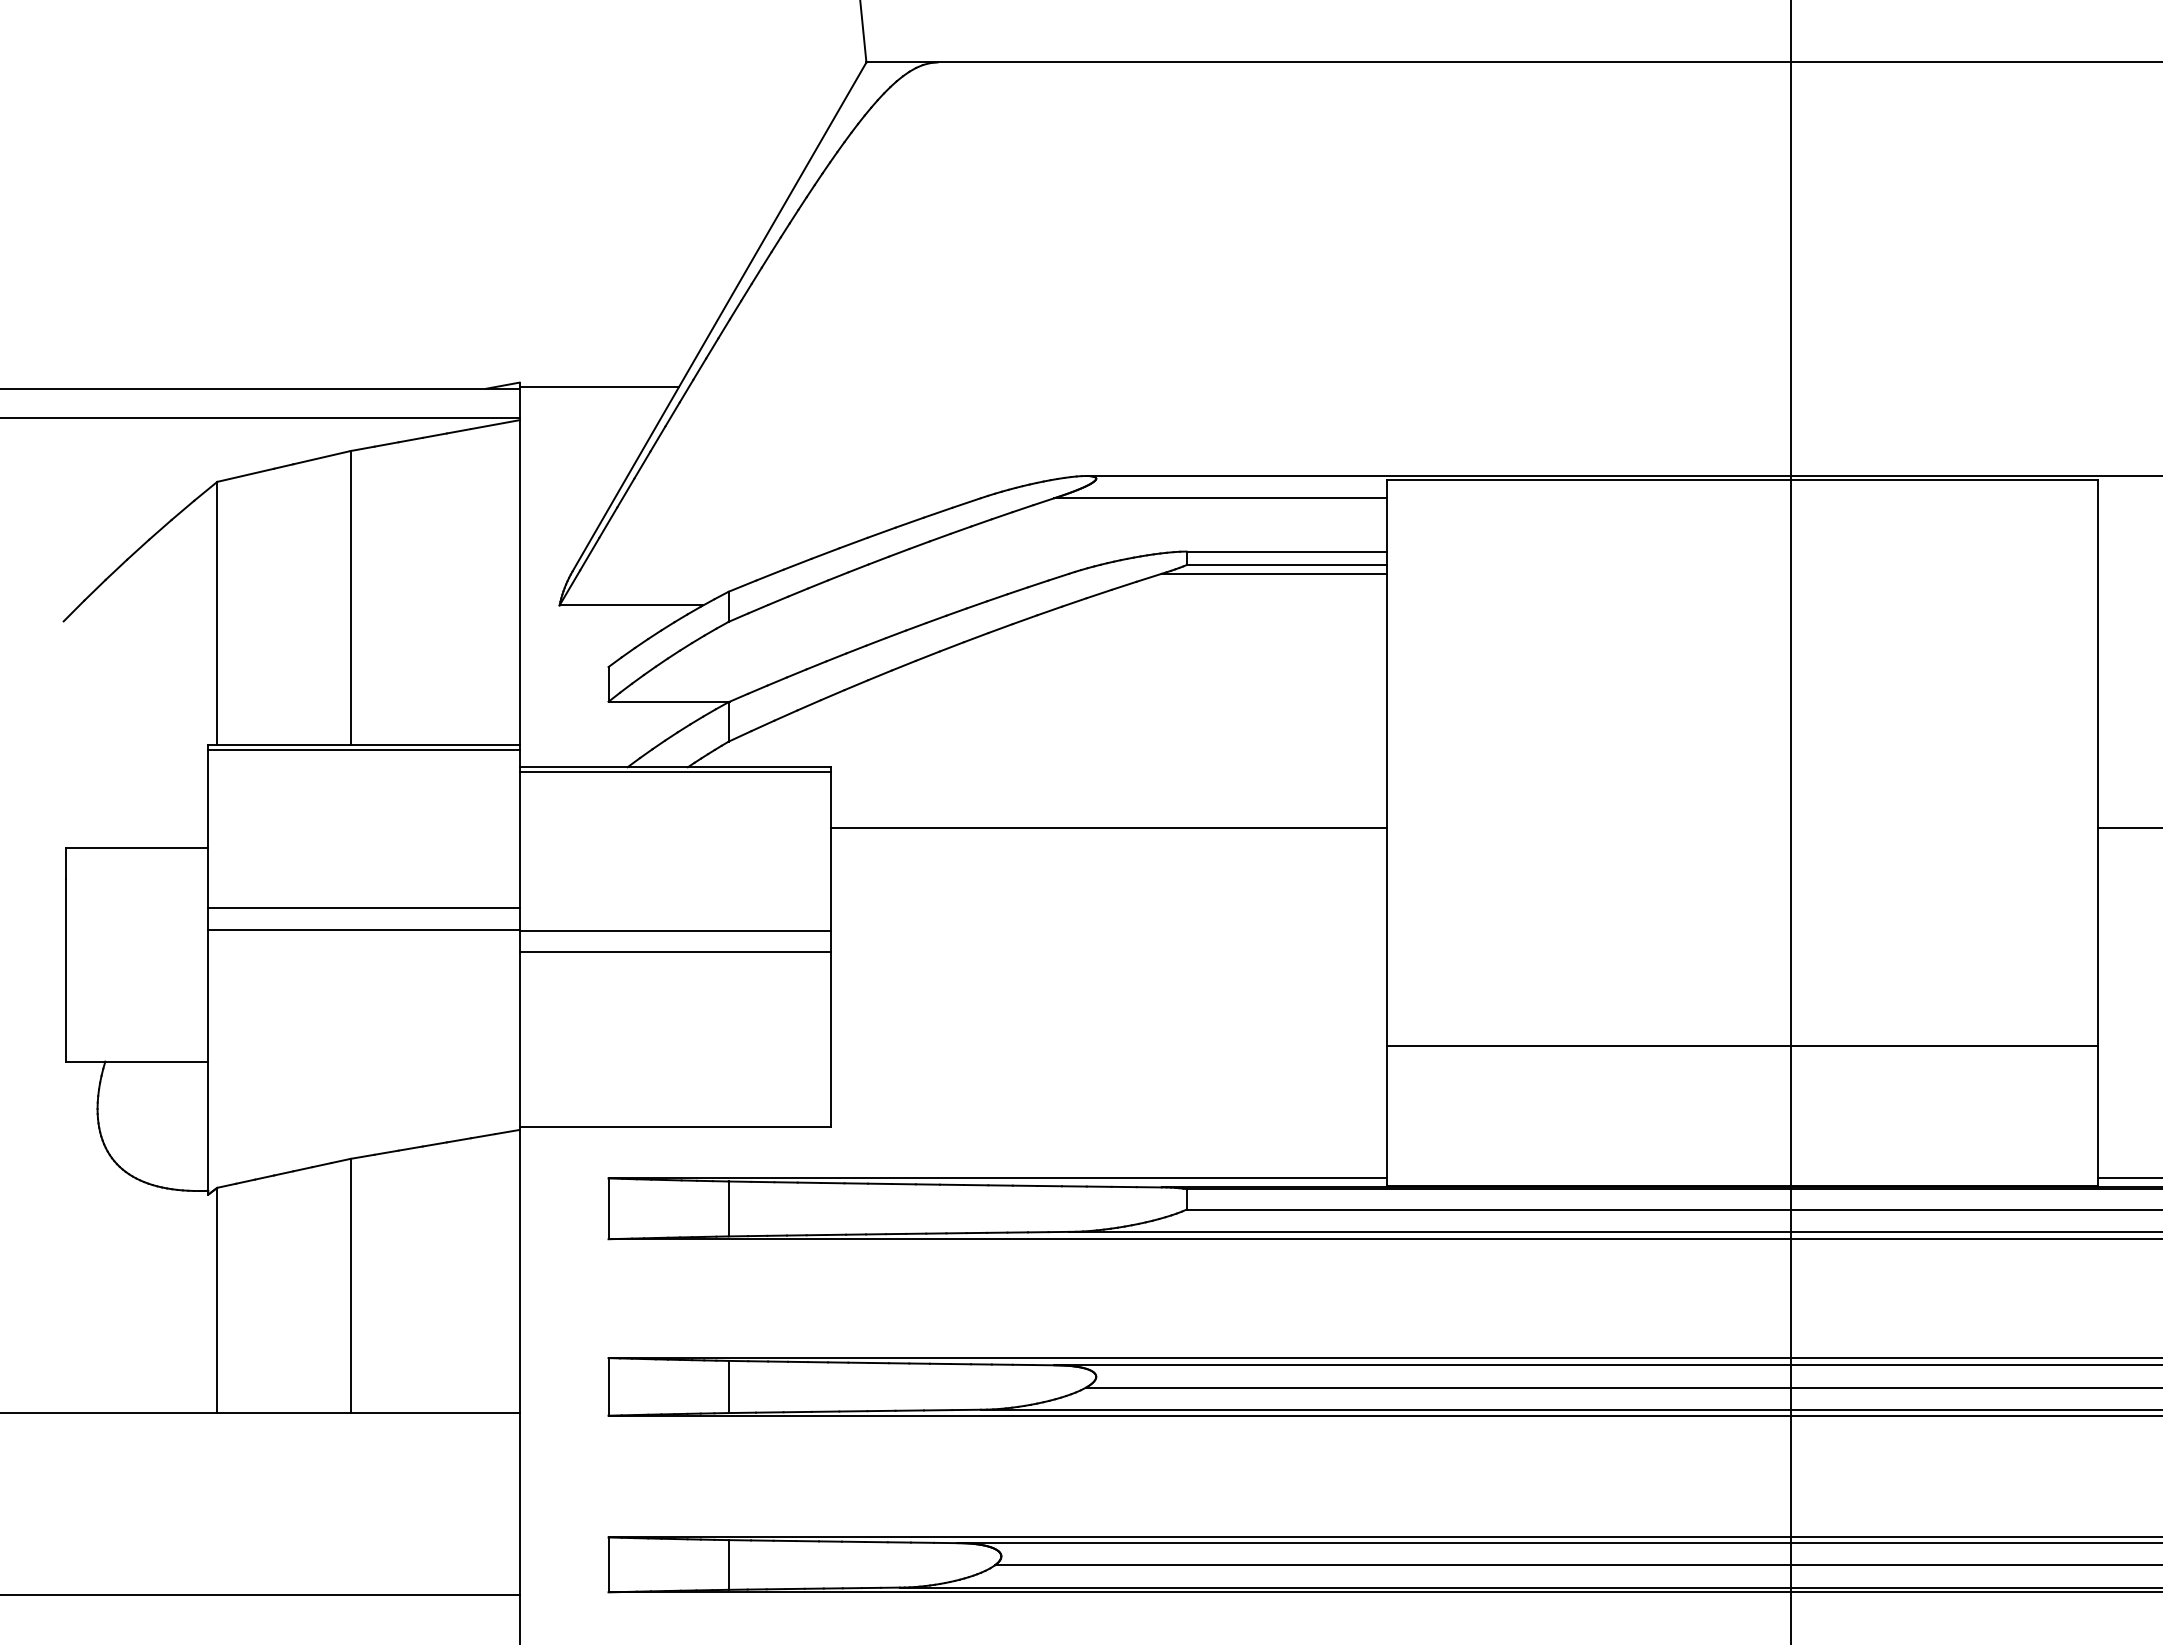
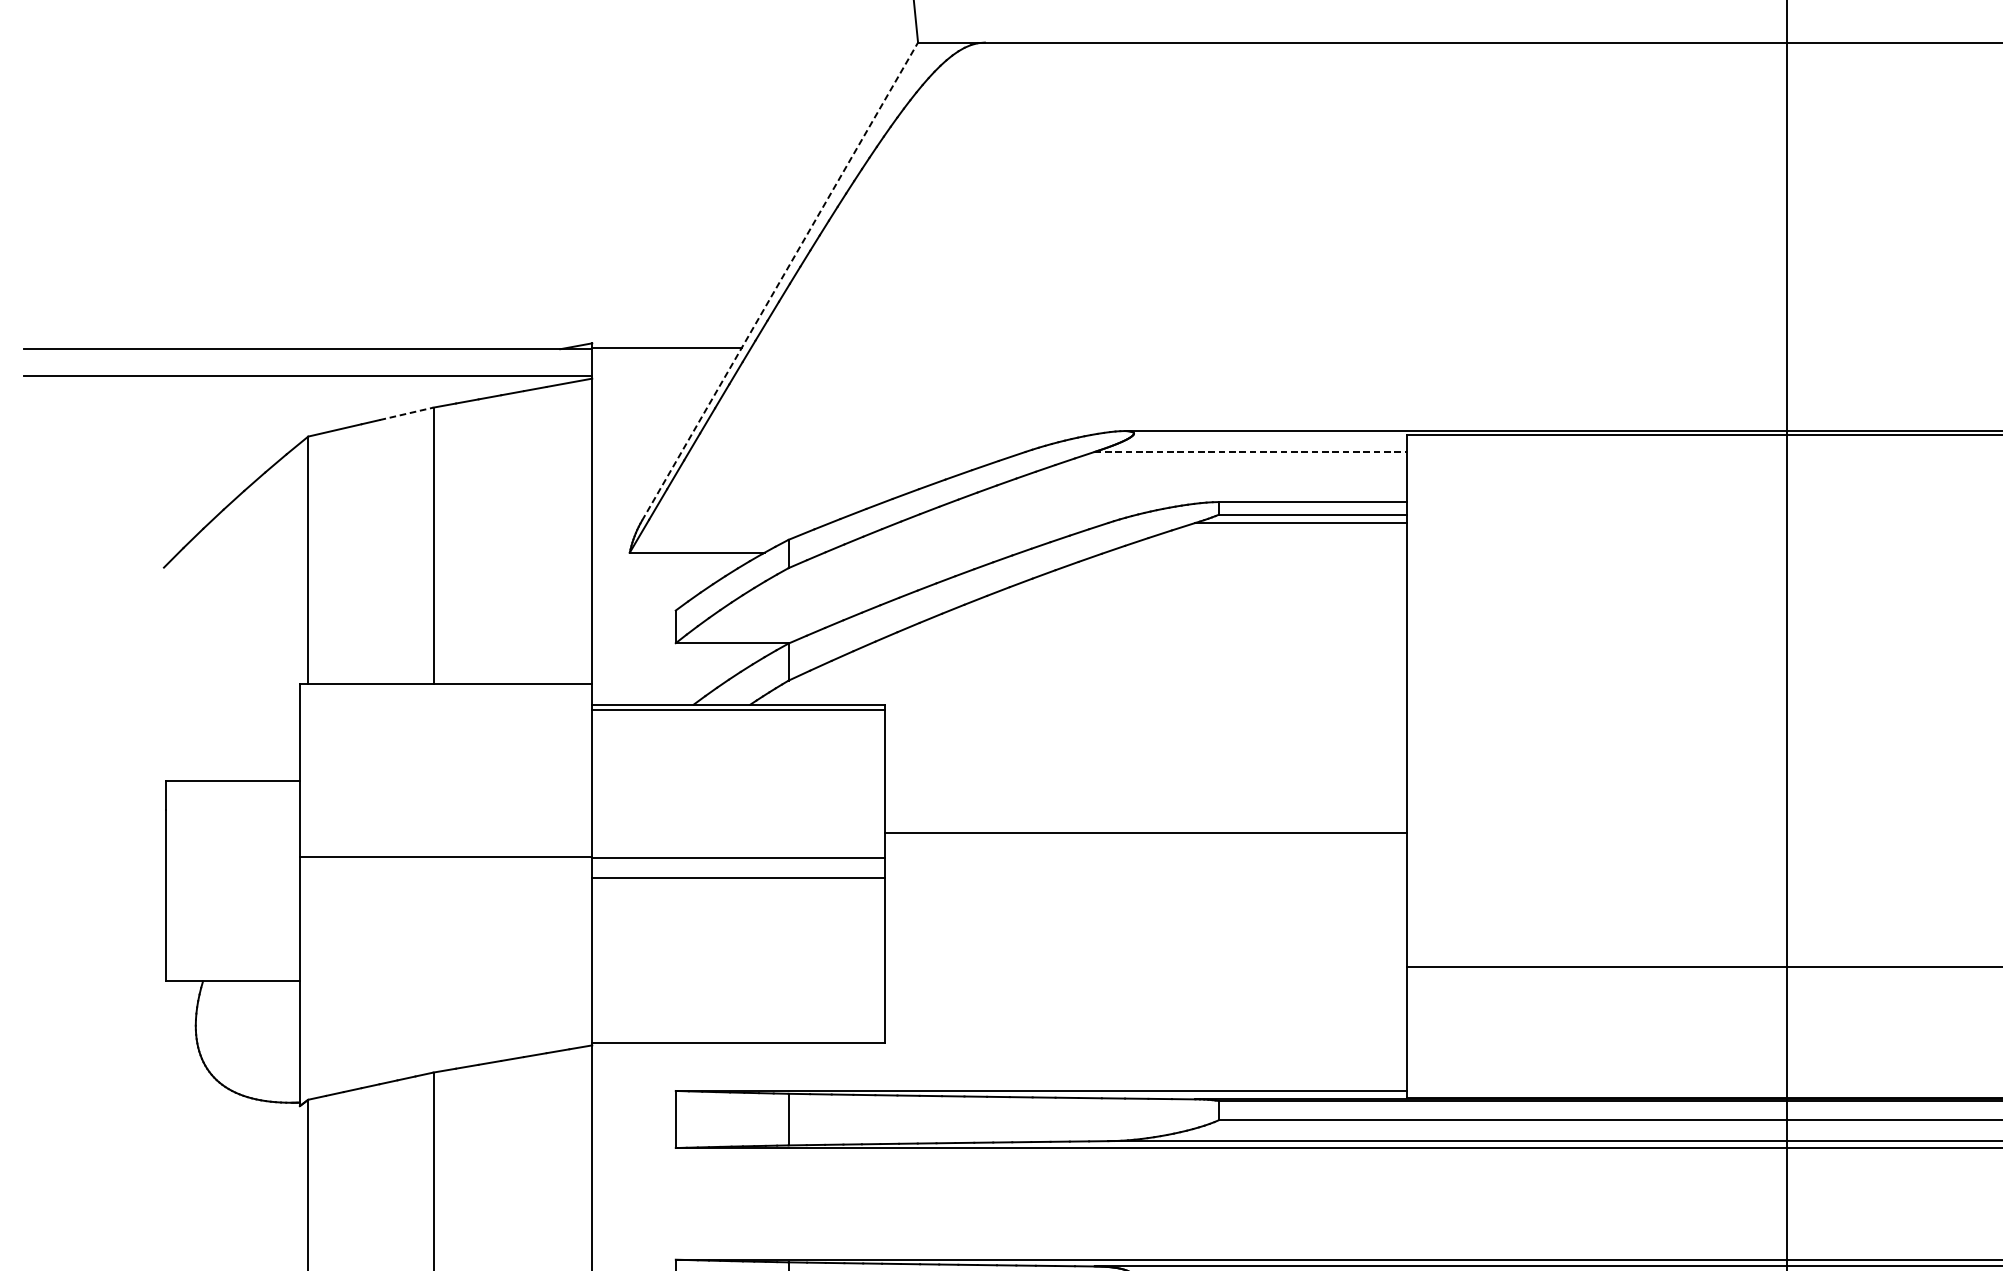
line: (719, 317) -> (780, 282), solid -> dashed
line: (322, 457) -> (407, 413), solid -> dashed
line: (1221, 498) -> (1251, 452), solid -> dashed
line: (363, 750) -> (445, 688), removed
line: (1108, 827) -> (1145, 832), moved
line: (363, 908) -> (445, 837), removed

